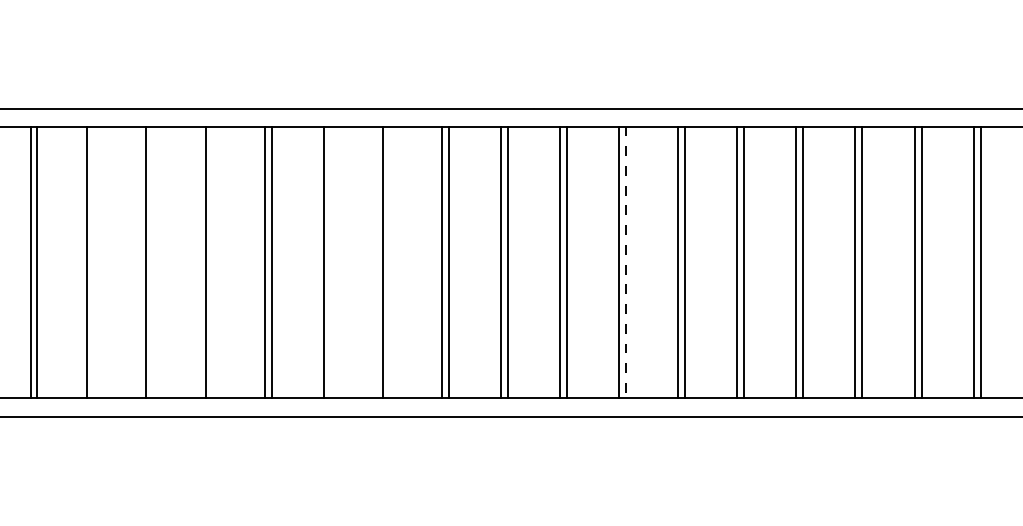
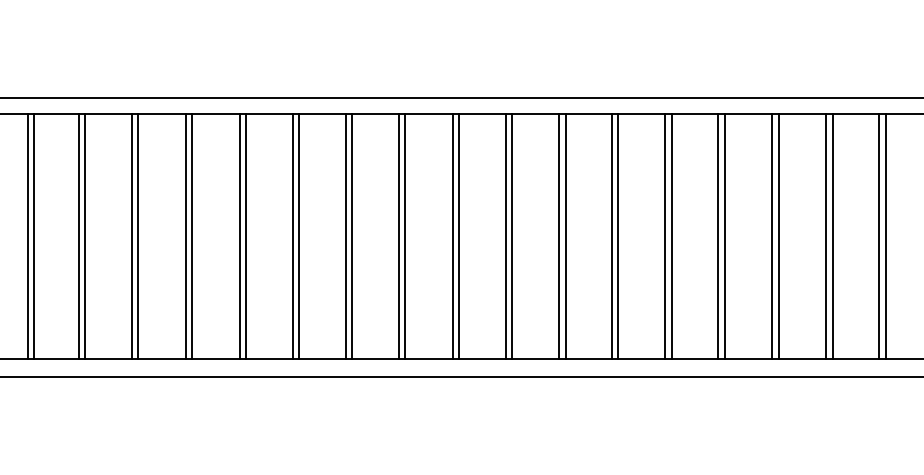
line: (93, 262) -> (84, 237), added
line: (152, 262) -> (137, 237), added
line: (212, 262) -> (192, 237), added
line: (331, 262) -> (299, 237), added
line: (390, 262) -> (352, 237), added
line: (626, 262) -> (565, 237), dashed -> solid

